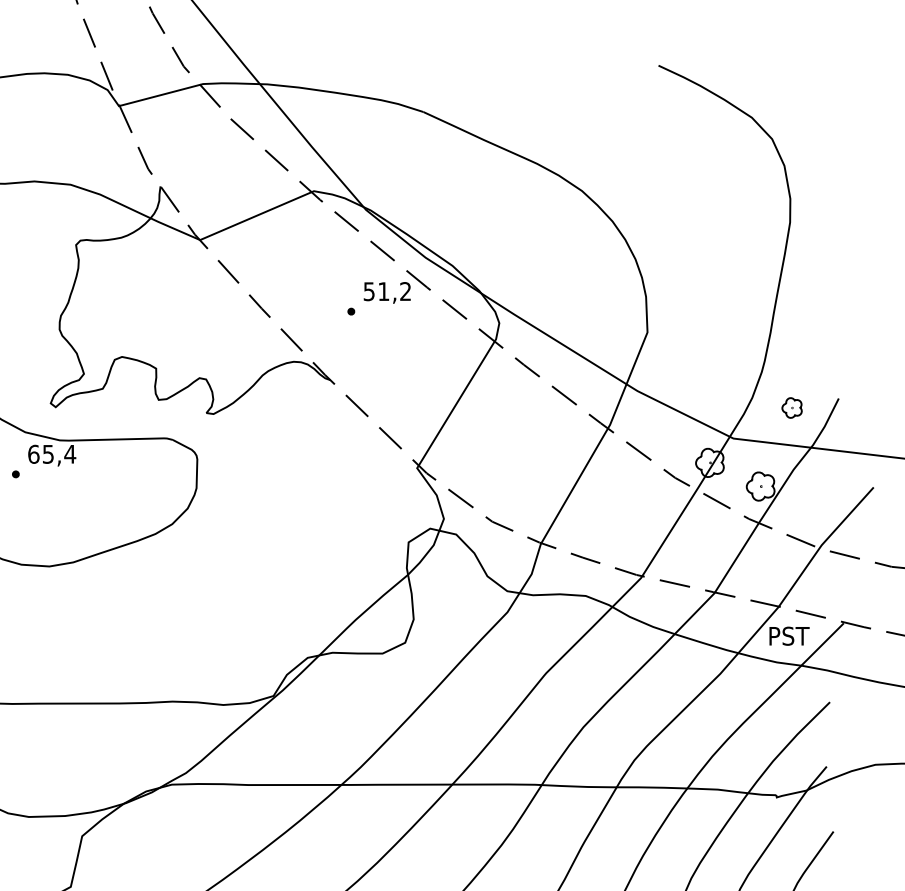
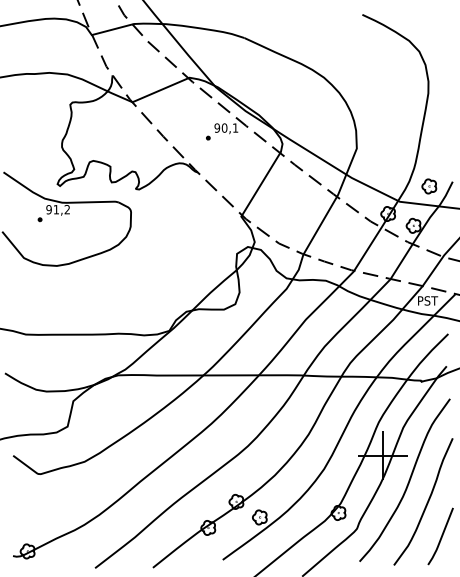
text: (385, 290) -> (225, 127), 51,2 -> 90,1
part: (792, 408) -> (429, 186), size x1.43
text: (52, 453) -> (58, 209), 65,4 -> 91,2

